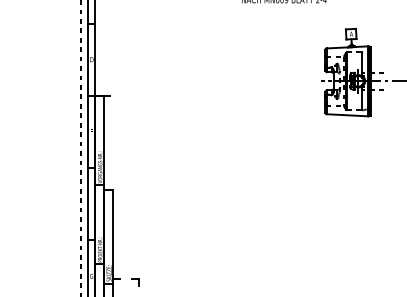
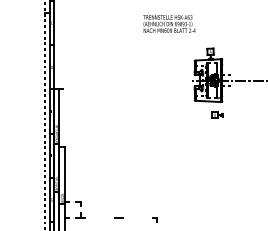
part: (362, 136) -> (217, 114), added

